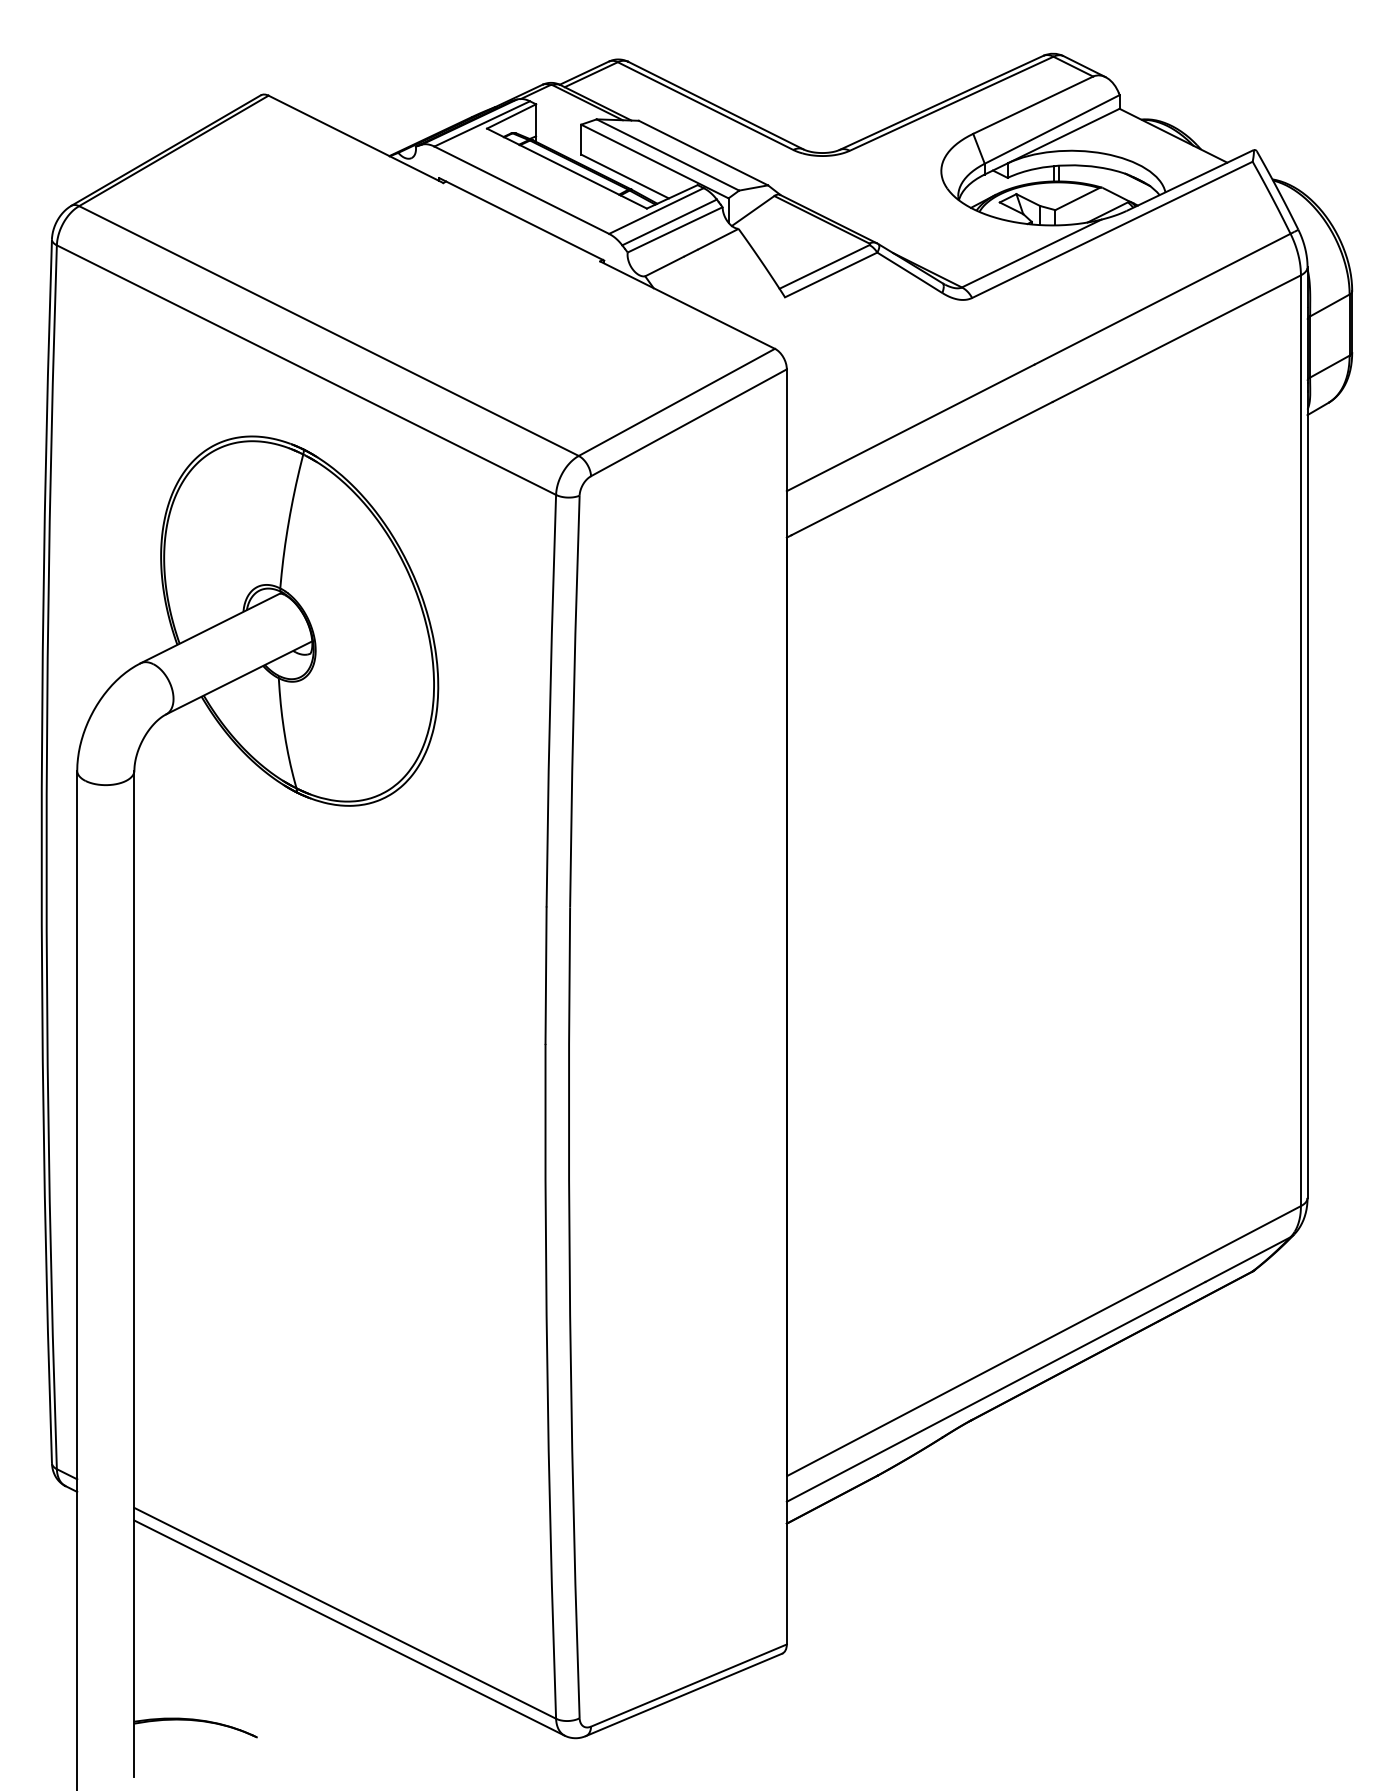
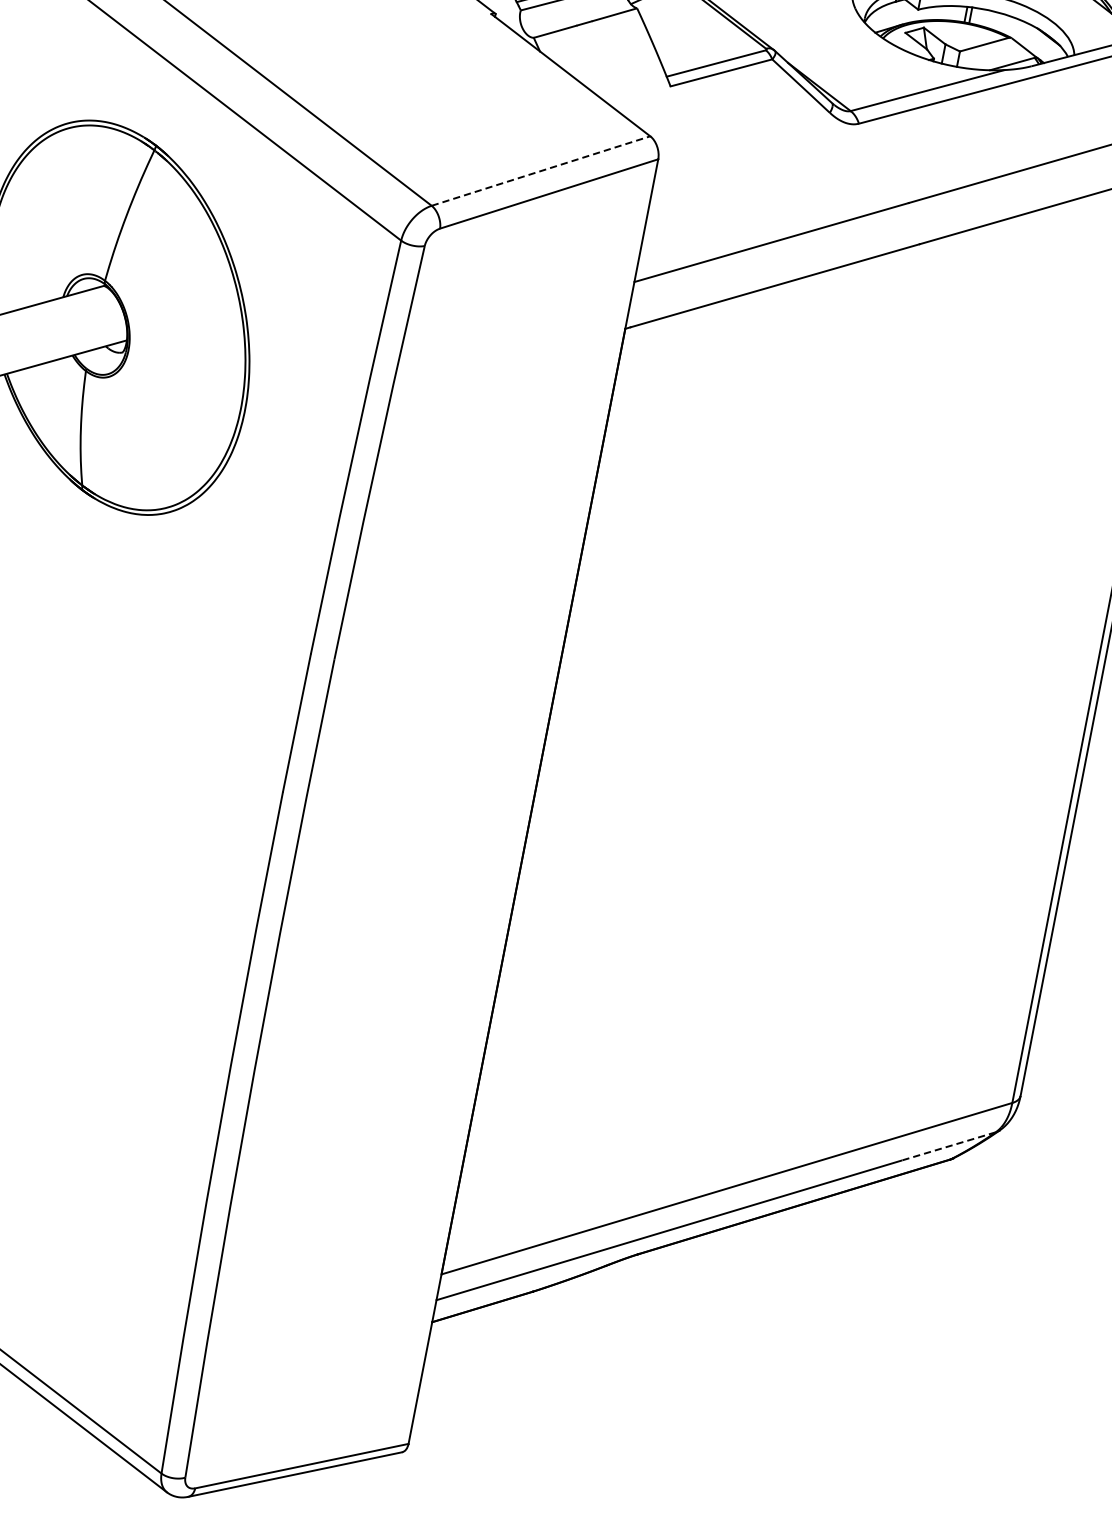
line: (676, 402) -> (540, 171), solid -> dashed
line: (1247, 1259) -> (948, 1146), solid -> dashed

